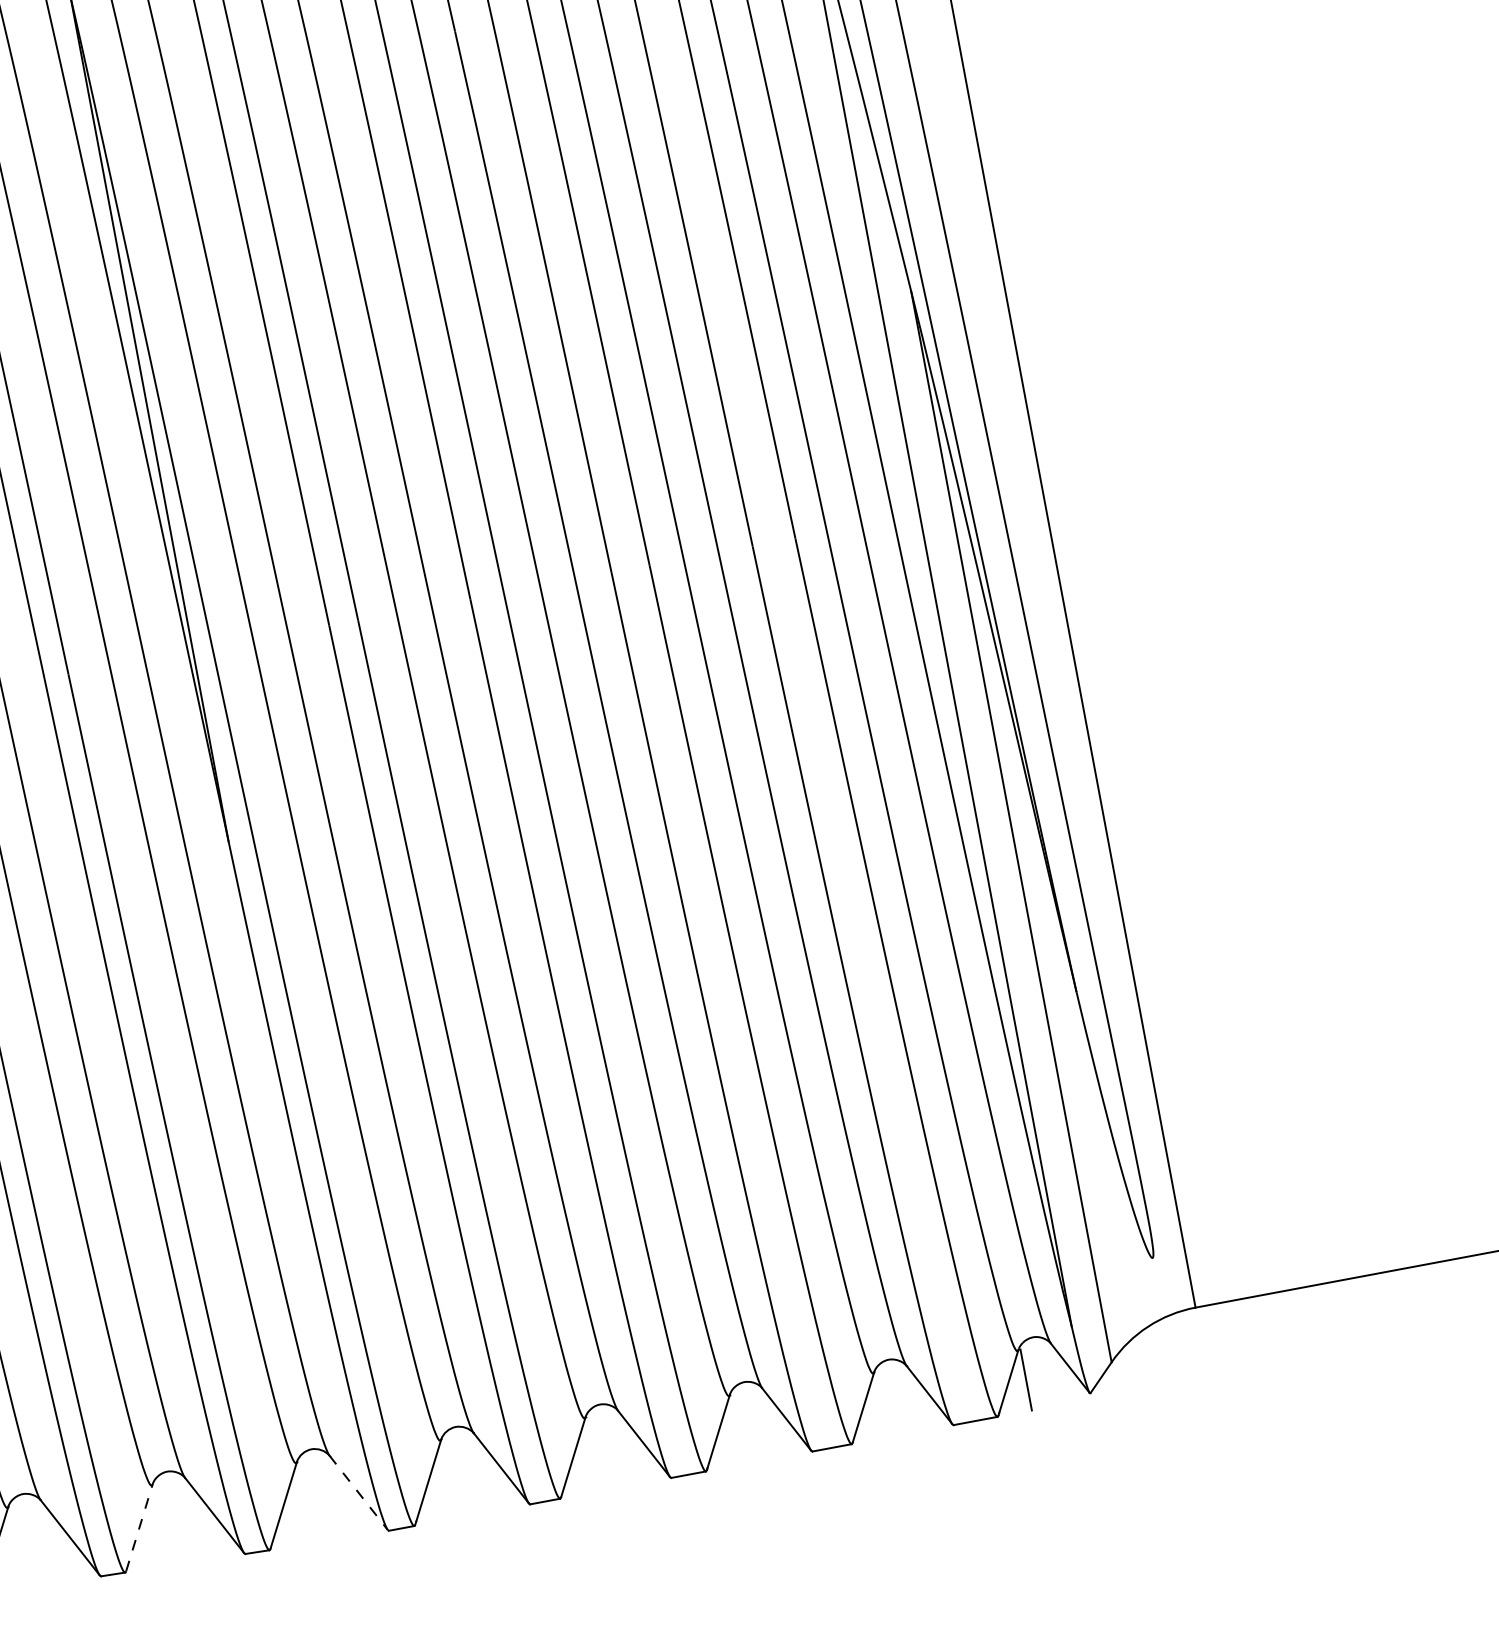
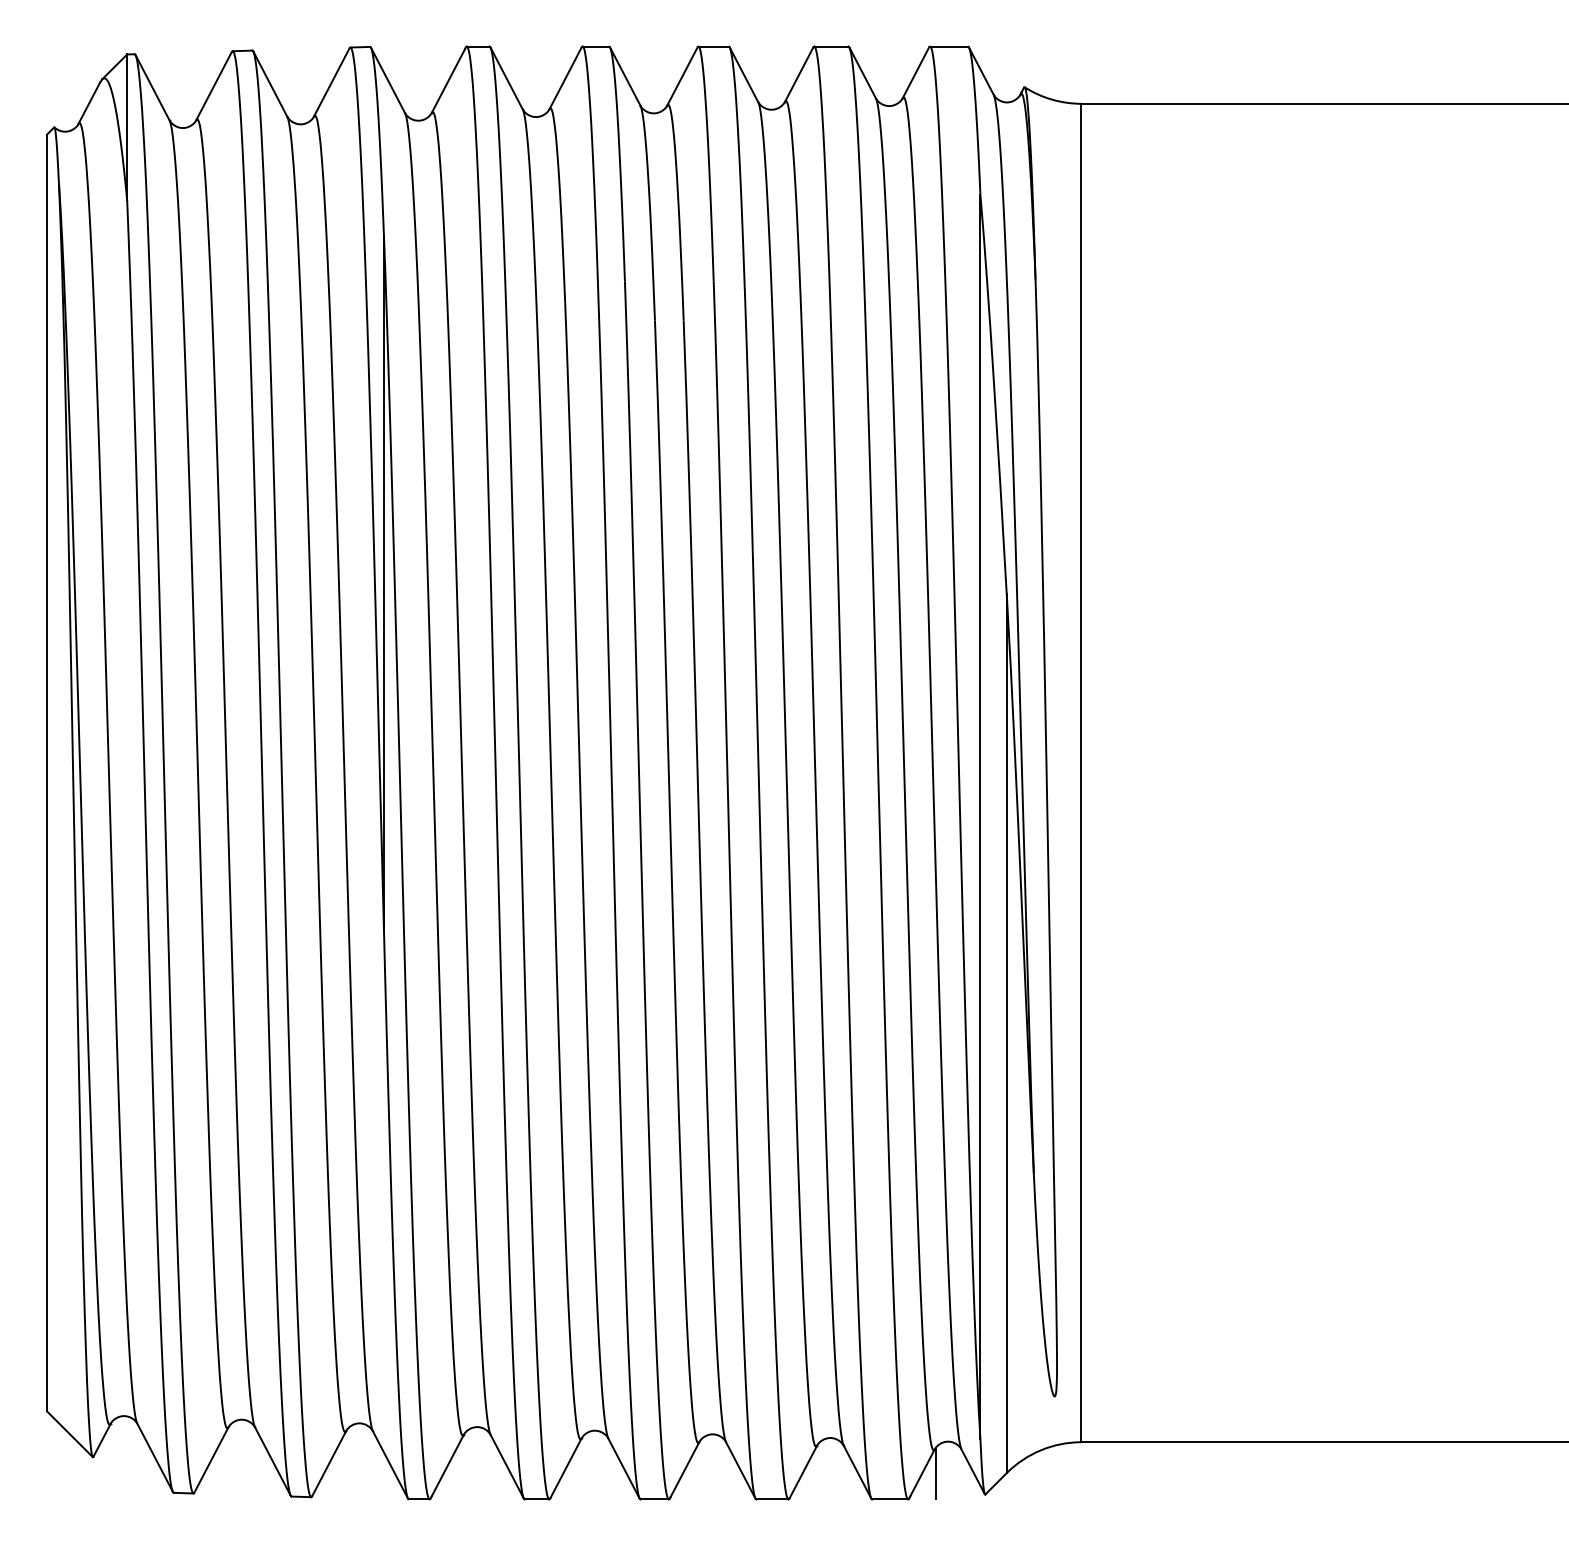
line: (358, 1493) -> (390, 1465), dashed -> solid
line: (139, 1528) -> (211, 1460), dashed -> solid

